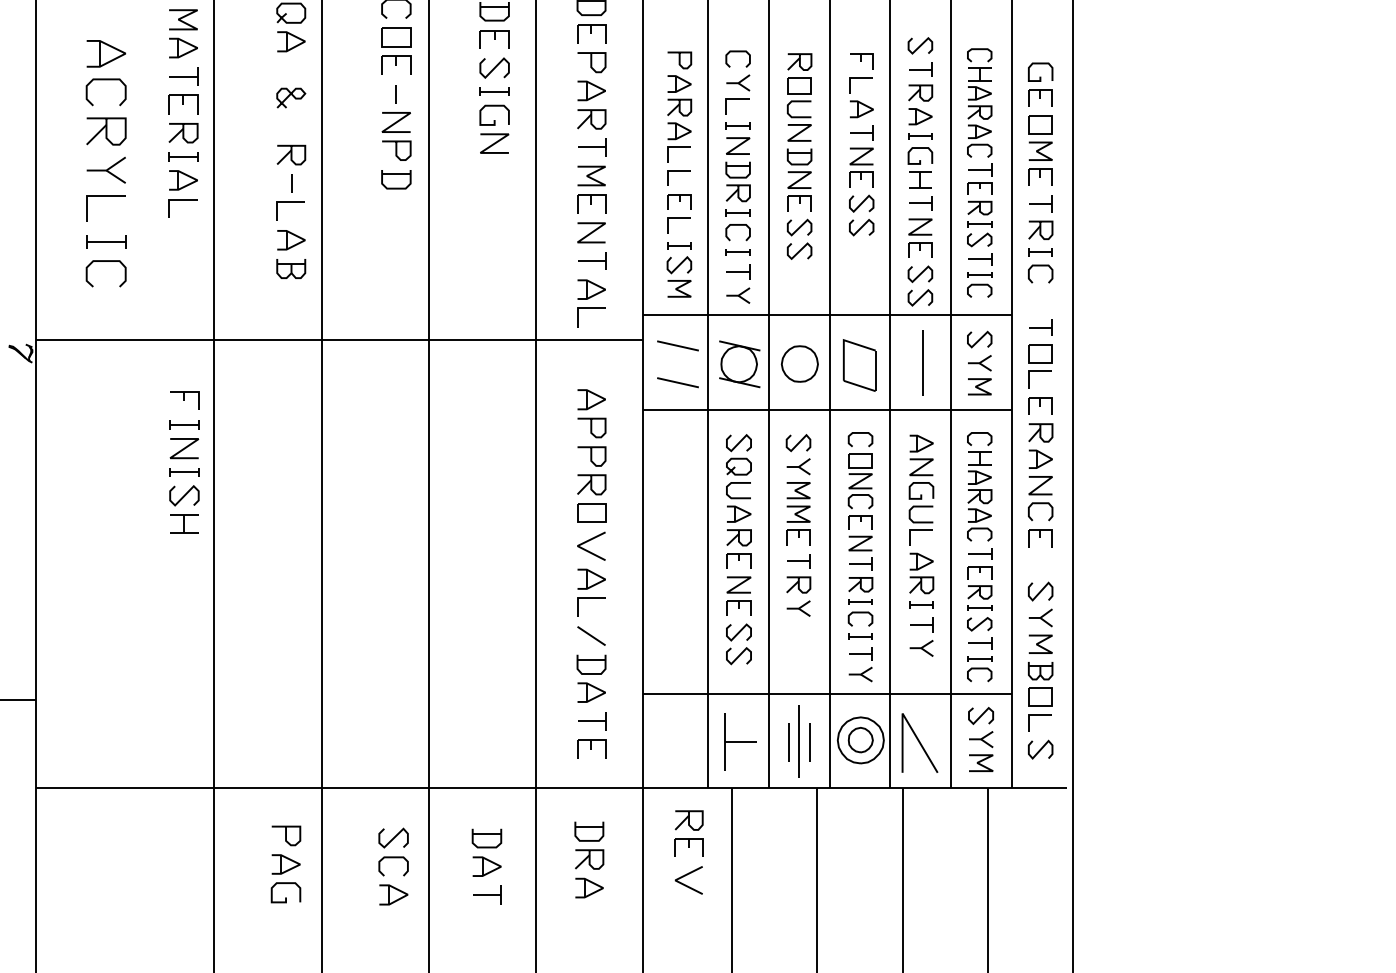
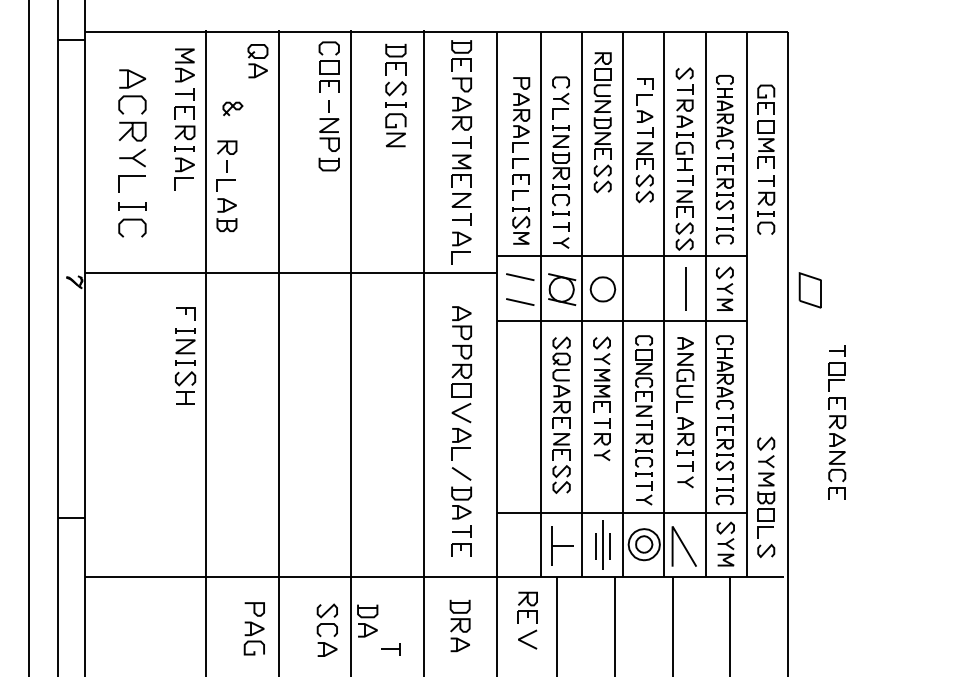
curve: (290, 95) -> (232, 107), moved
part: (799, 156) -> (602, 122), moved
part: (290, 212) -> (226, 186), moved
part: (858, 365) -> (809, 290), moved
part: (1041, 433) -> (837, 422), moved
part: (486, 852) -> (367, 620), moved

